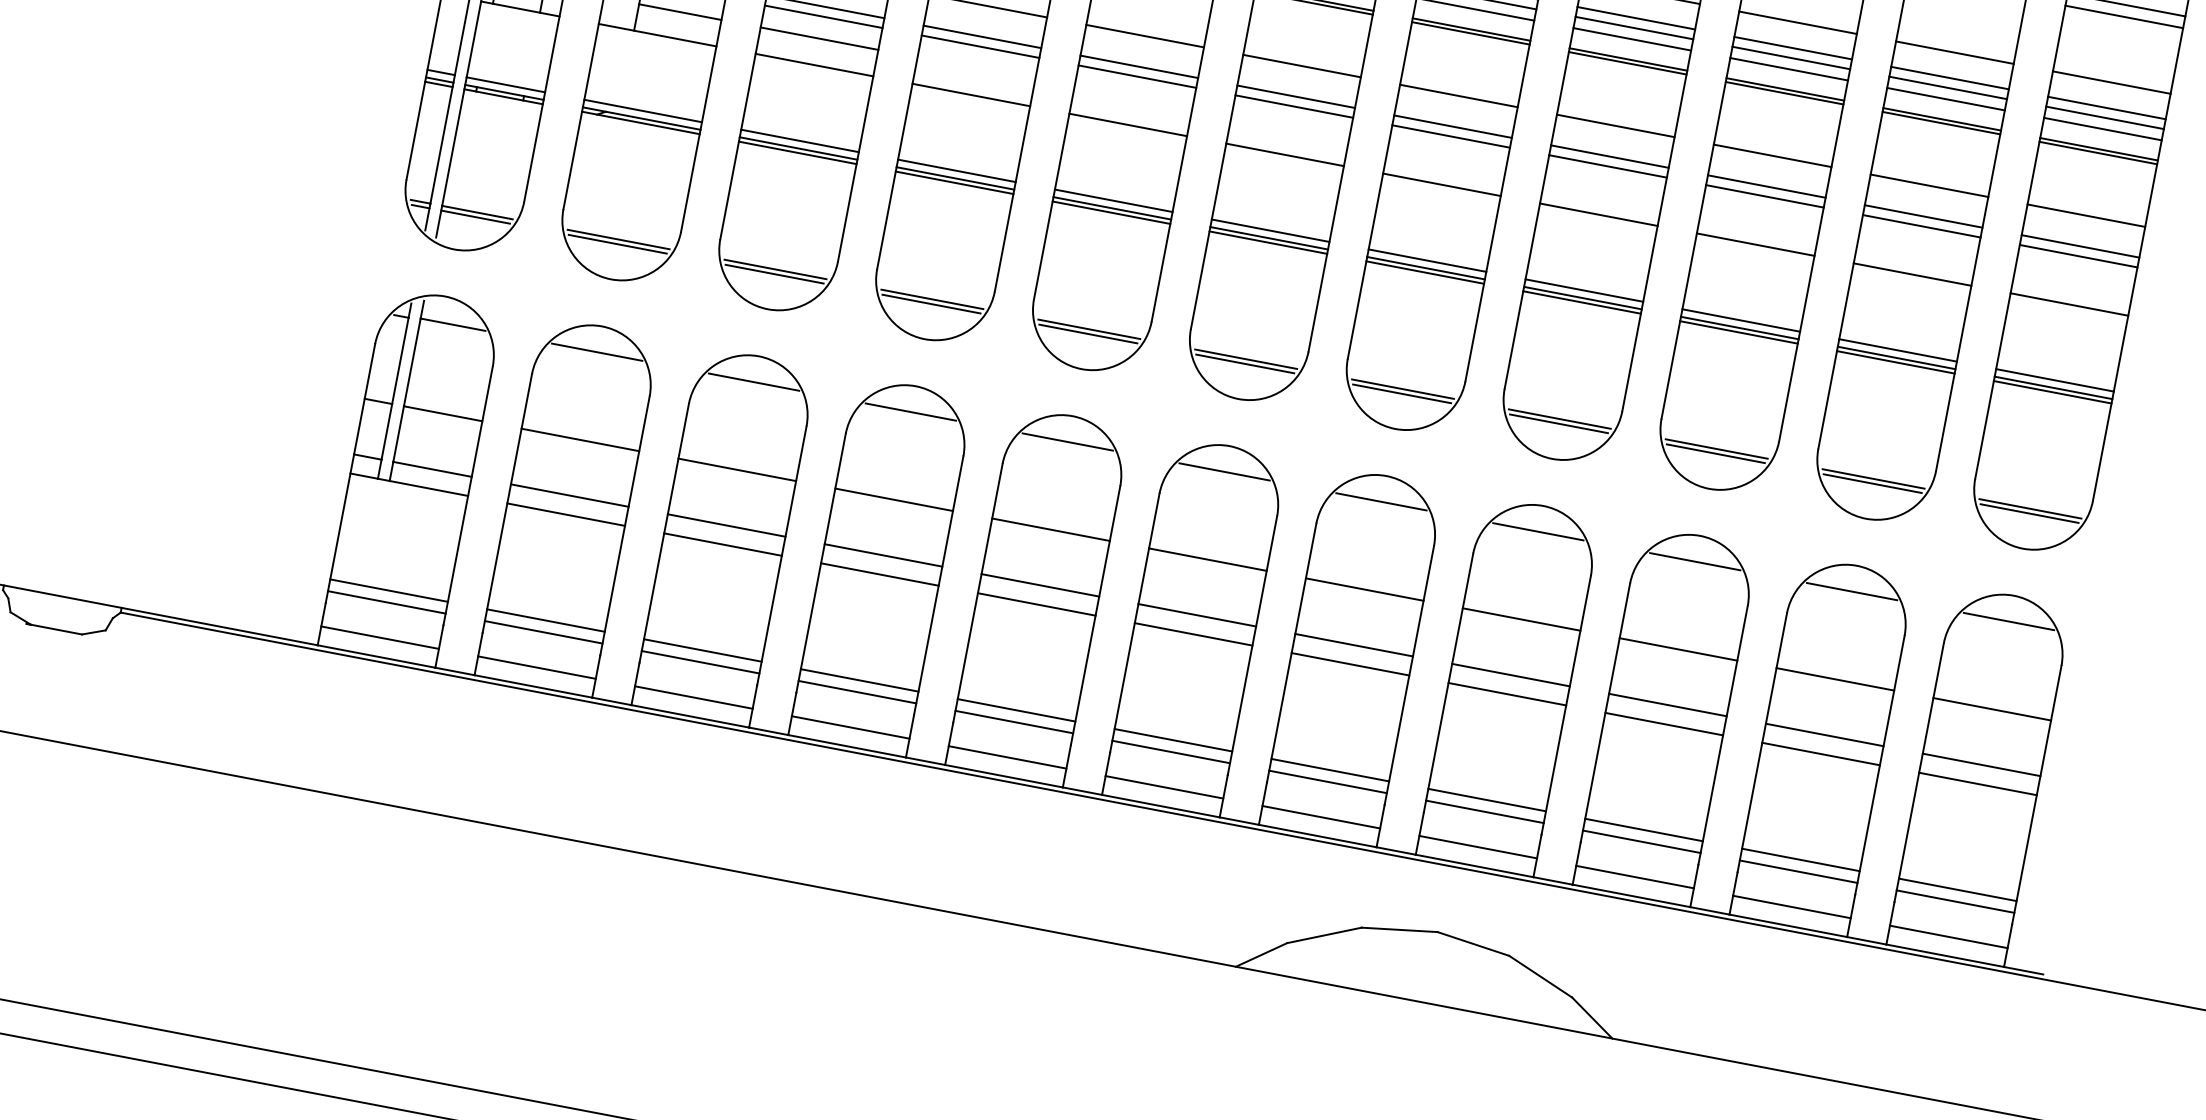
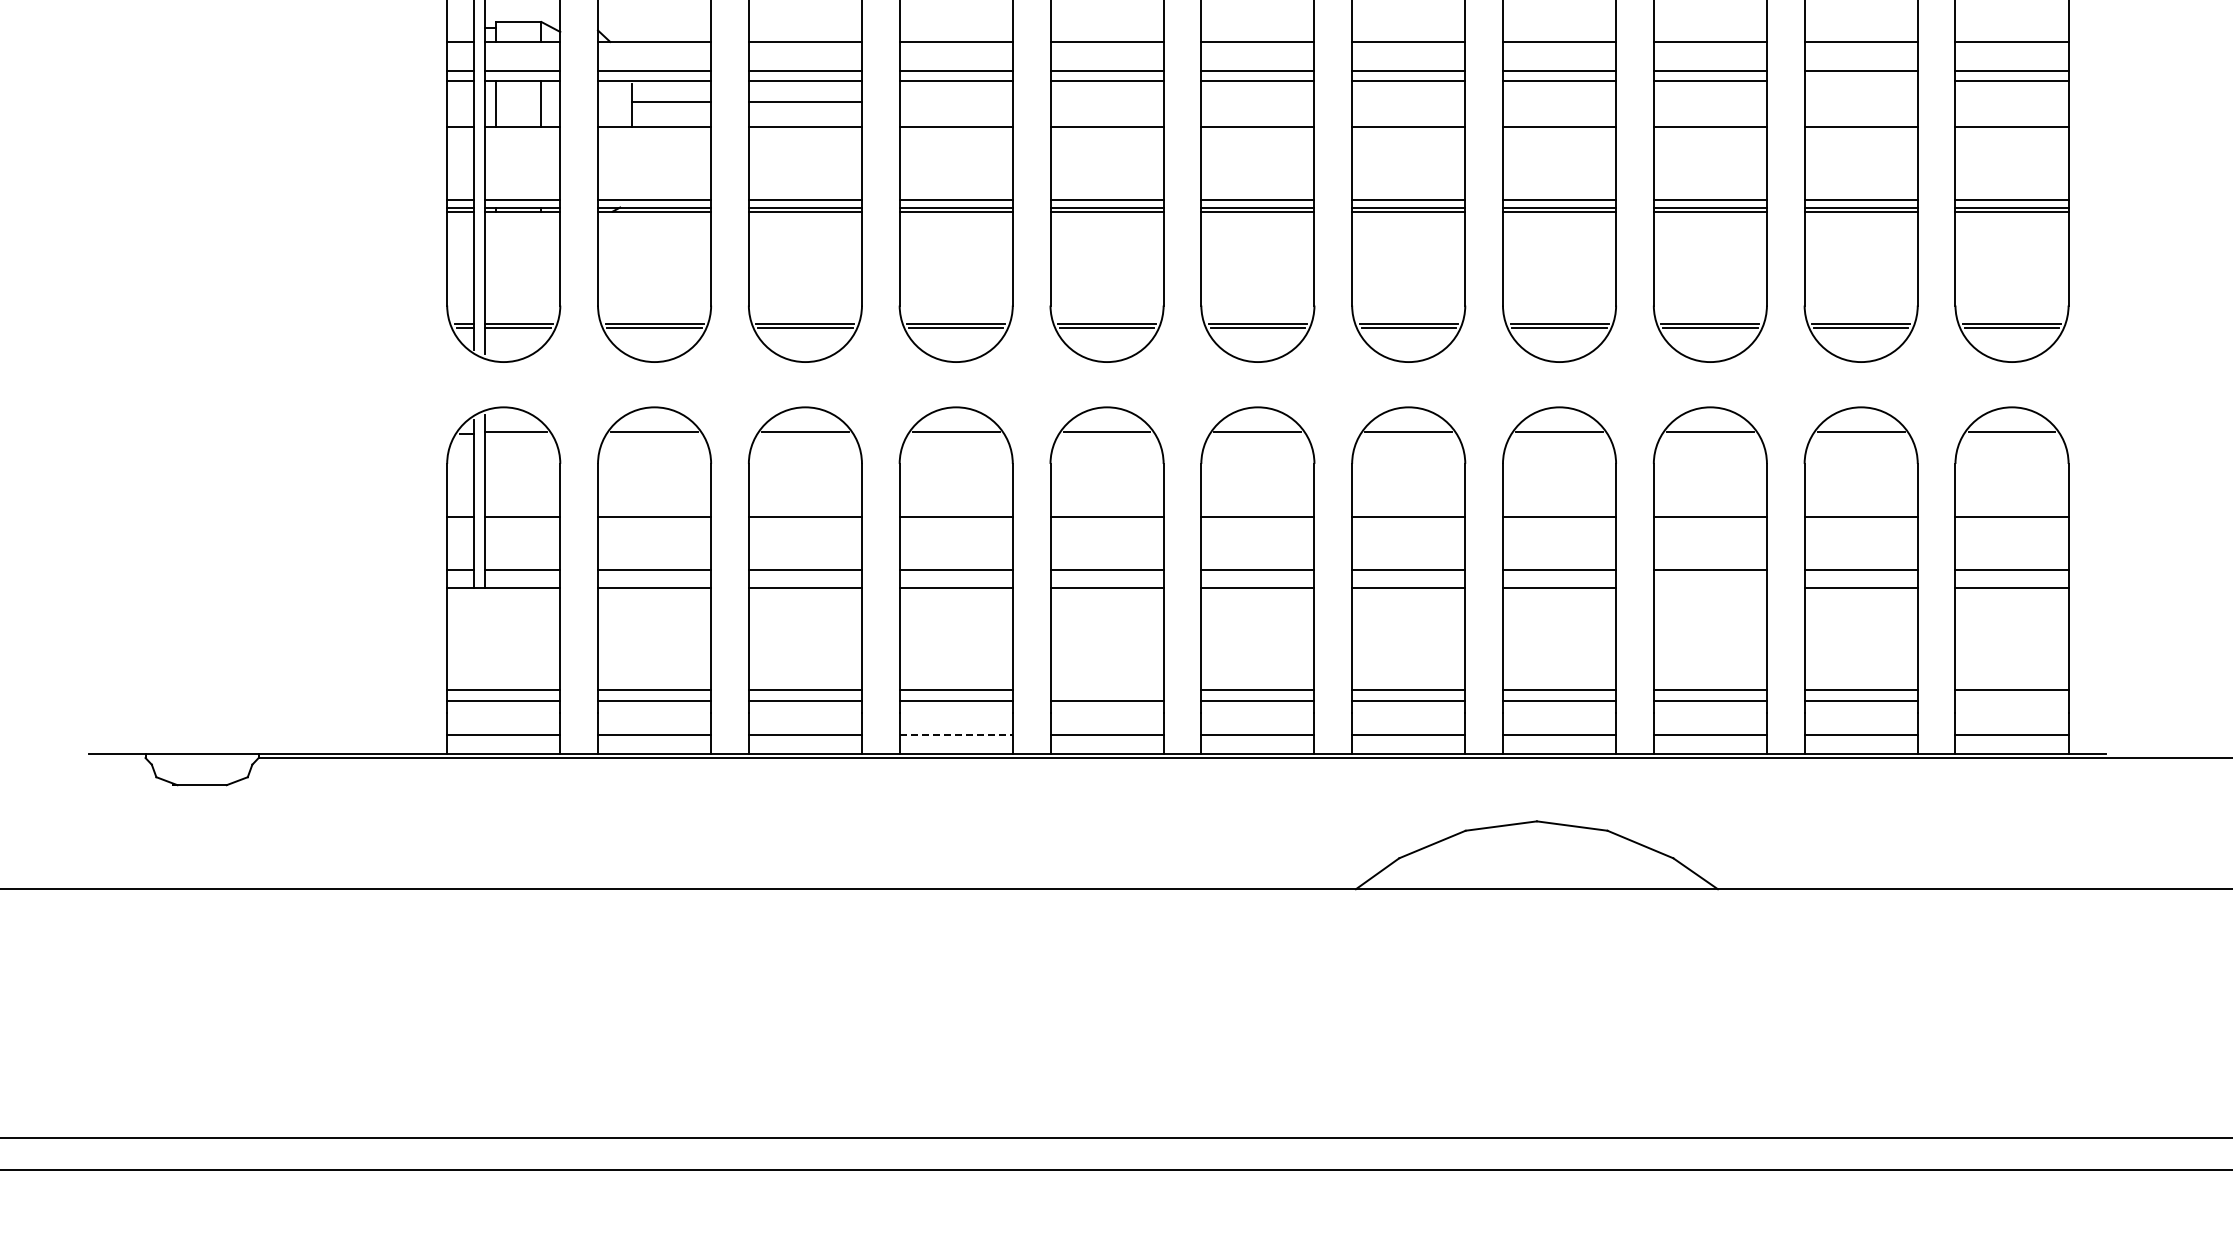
line: (1921, 225) -> (1860, 80), removed
line: (1015, 710) -> (1106, 690), removed
line: (1663, 724) -> (1709, 588), removed
line: (850, 727) -> (956, 735), solid -> dashed
line: (1954, 901) -> (2011, 701), removed

